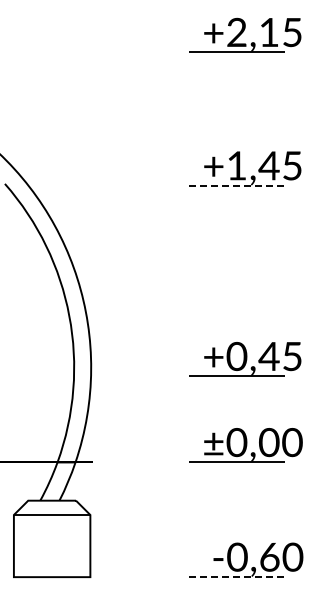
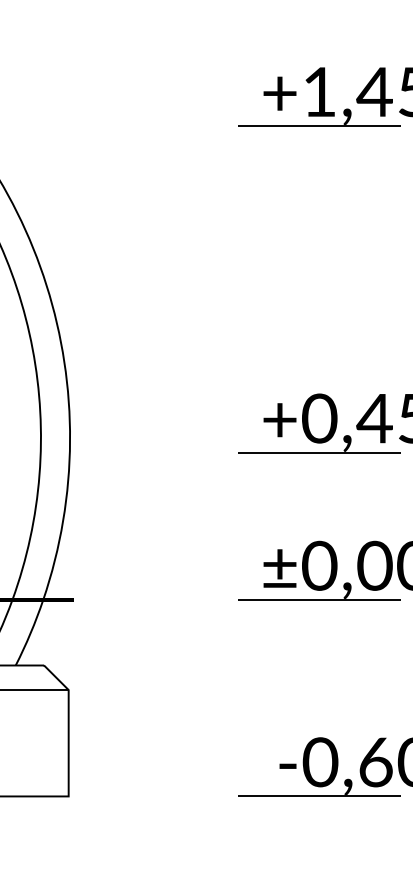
line: (236, 185) -> (318, 125), dashed -> solid
line: (236, 577) -> (318, 797), dashed -> solid

